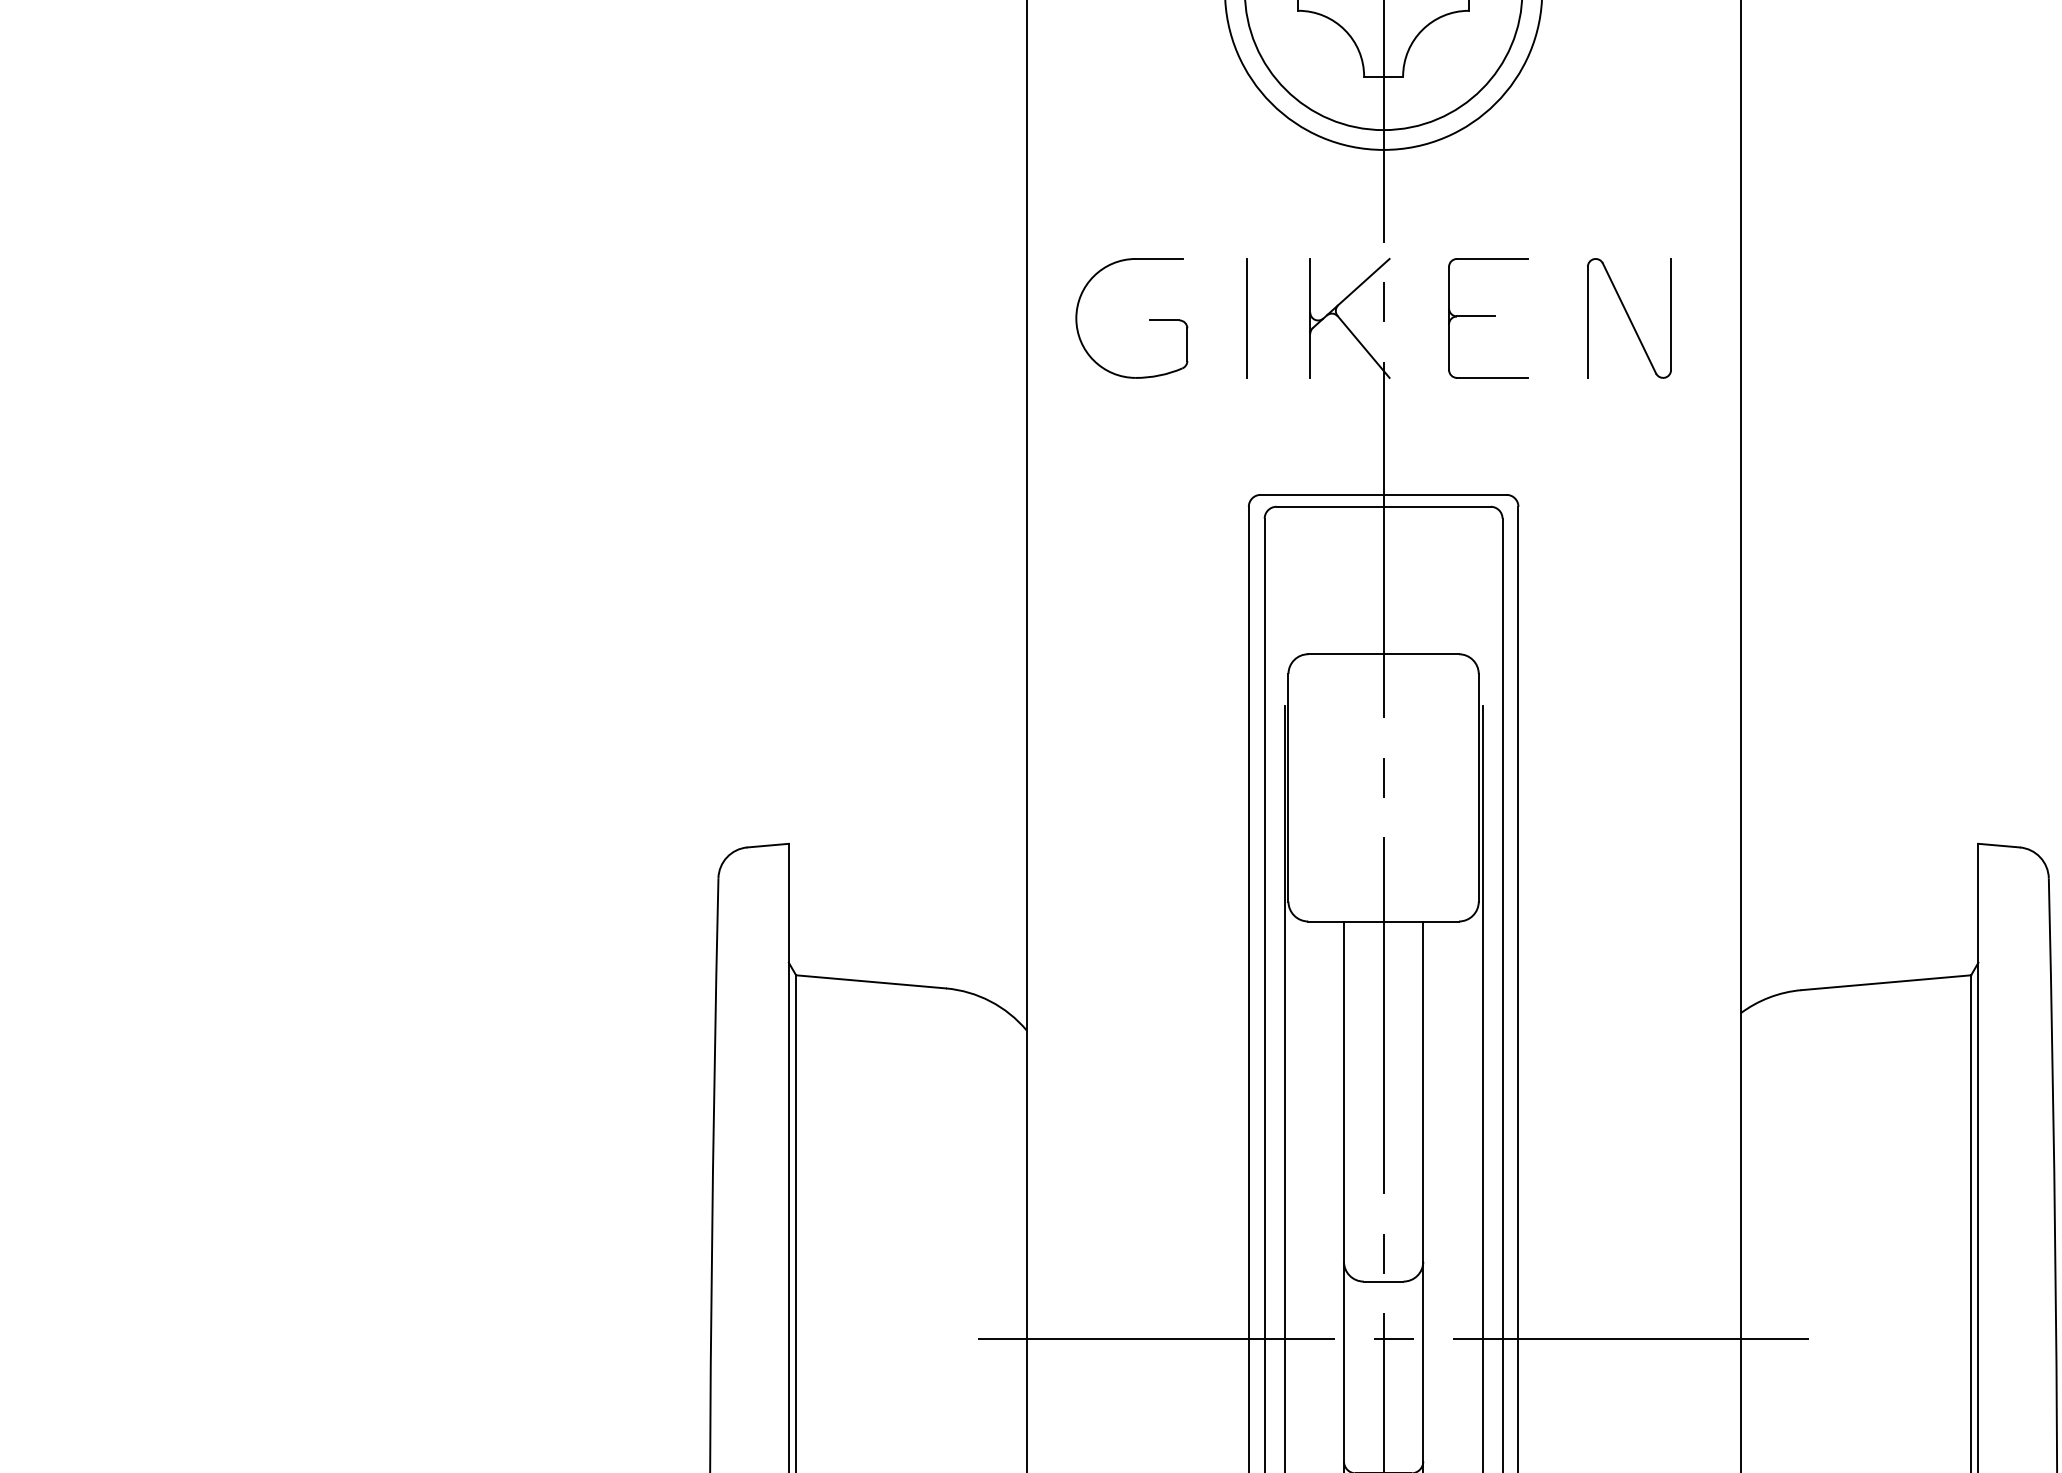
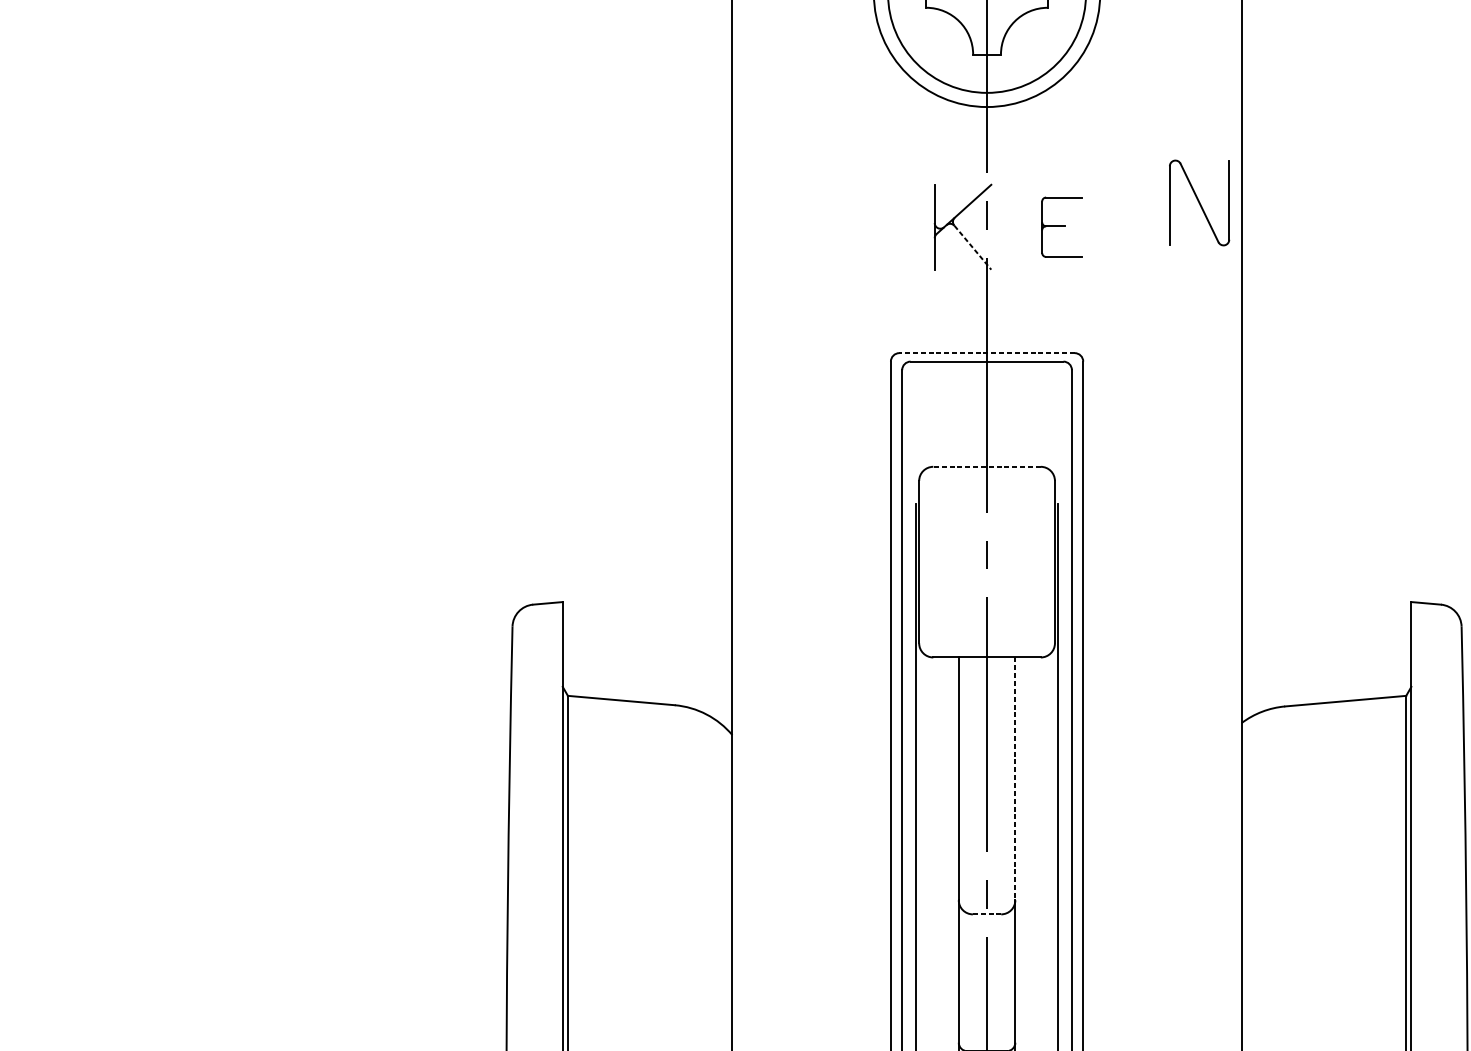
line: (1246, 318) -> (889, 227), removed
part: (1488, 318) -> (1061, 227), size x0.7
part: (1629, 318) -> (1199, 203), moved
part: (1149, 319) -> (820, 228), removed
line: (1364, 347) -> (973, 247), solid -> dashed
line: (1383, 494) -> (986, 352), solid -> dashed
line: (1383, 654) -> (986, 467), solid -> dashed
line: (1423, 1092) -> (1015, 779), solid -> dashed
line: (1383, 1281) -> (986, 914), solid -> dashed
line: (1392, 1339) -> (993, 955), removed

